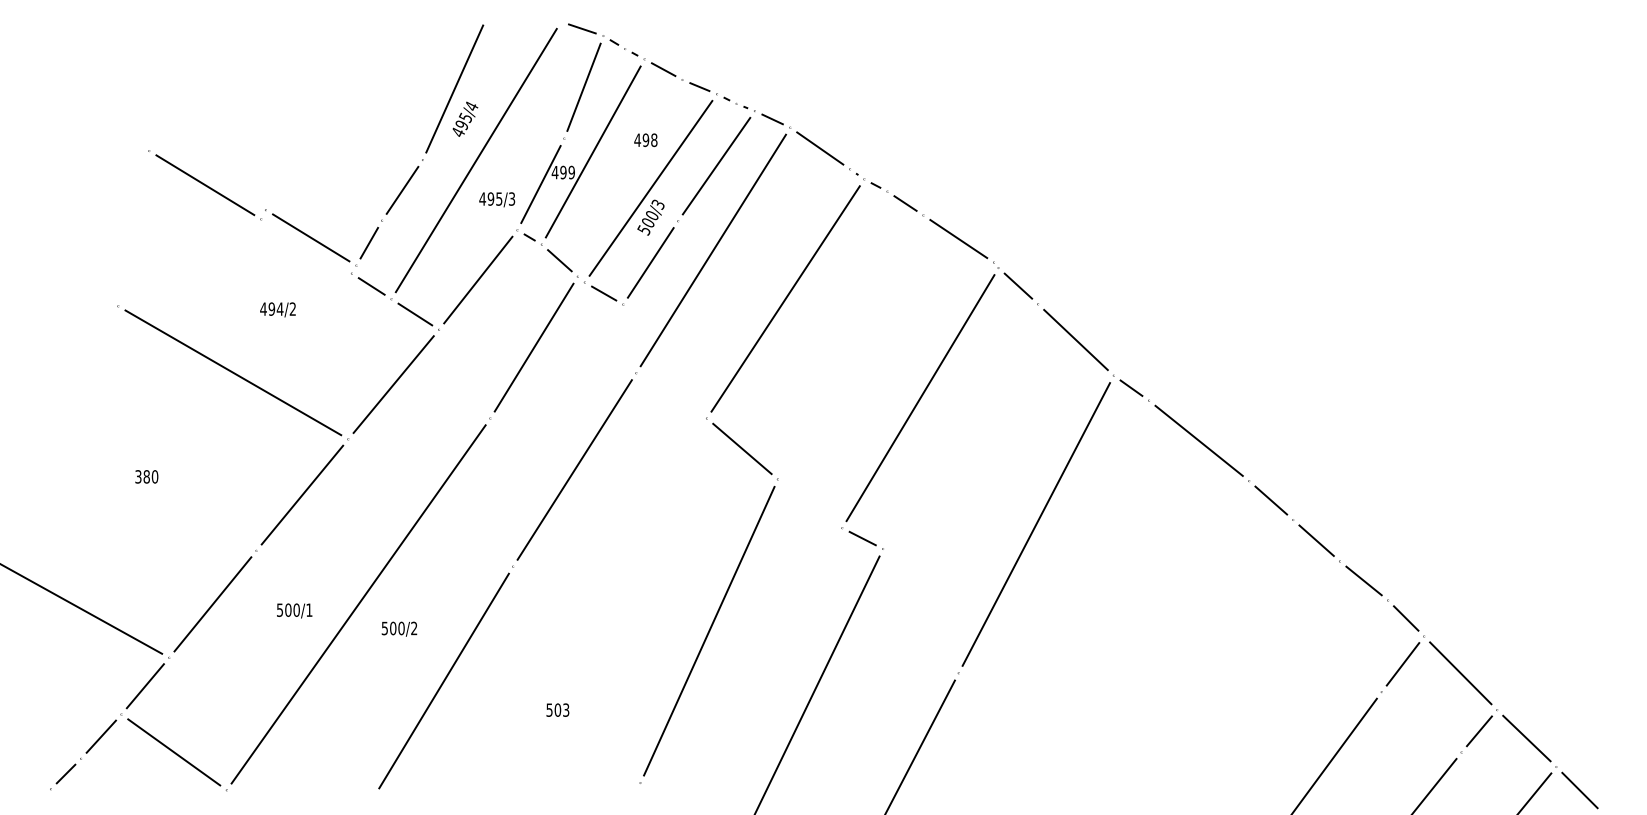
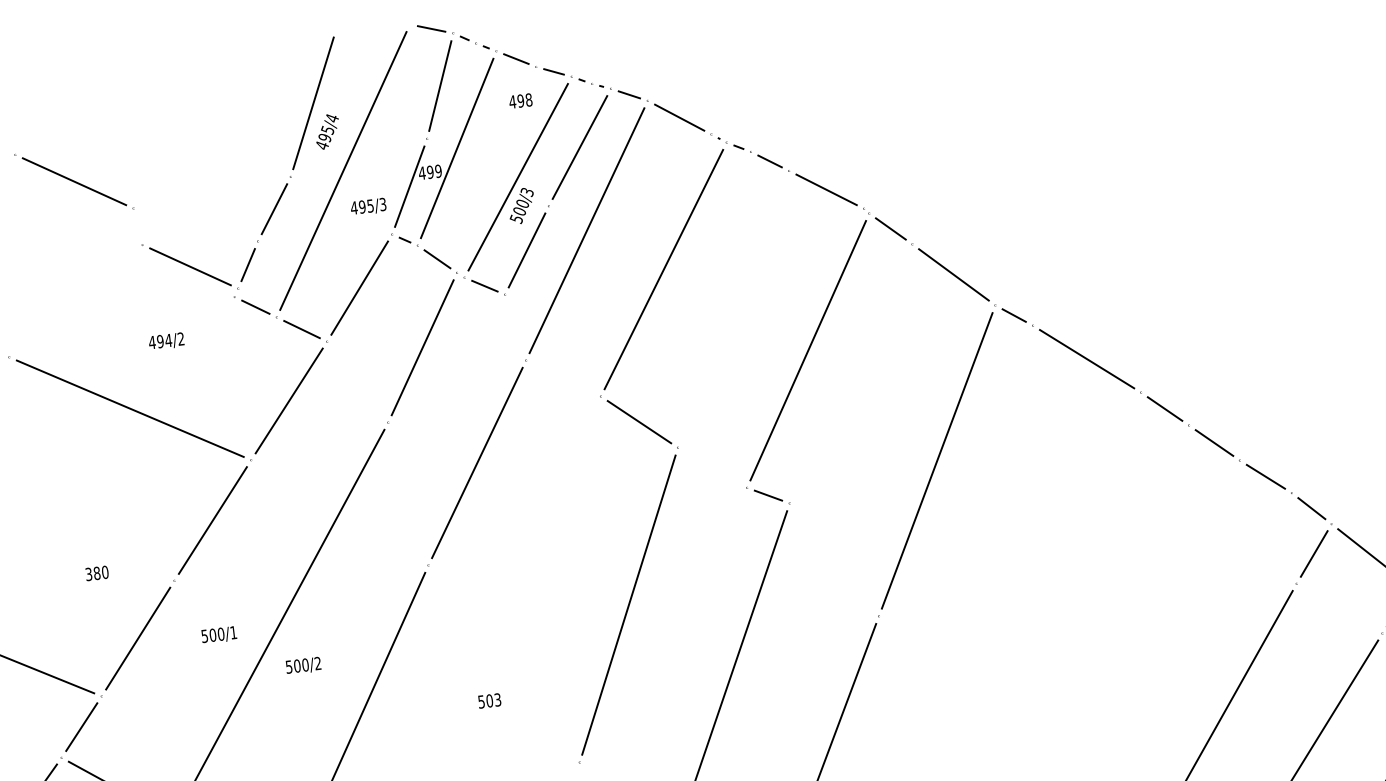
text: (645, 139) -> (520, 100), moved
line: (205, 185) -> (74, 181), moved
text: (146, 476) -> (96, 573), moved
text: (399, 628) -> (303, 665), moved

